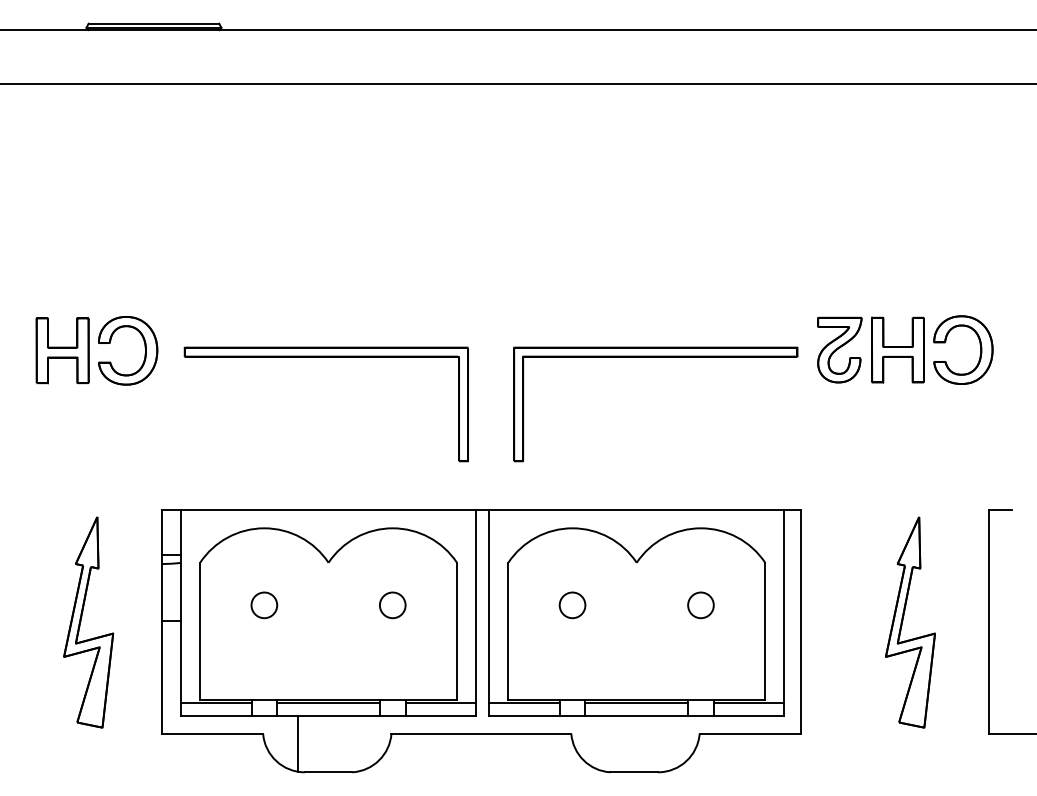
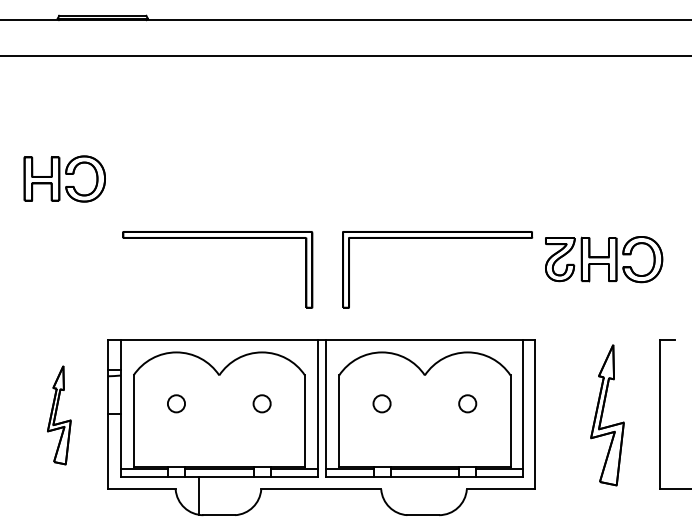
part: (96, 350) -> (64, 178), moved
part: (906, 350) -> (604, 259), moved
part: (89, 622) -> (59, 415), size x0.7

